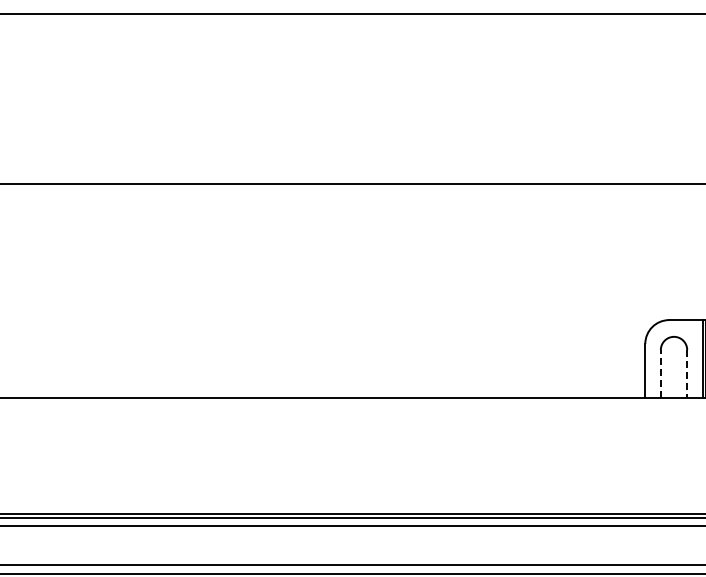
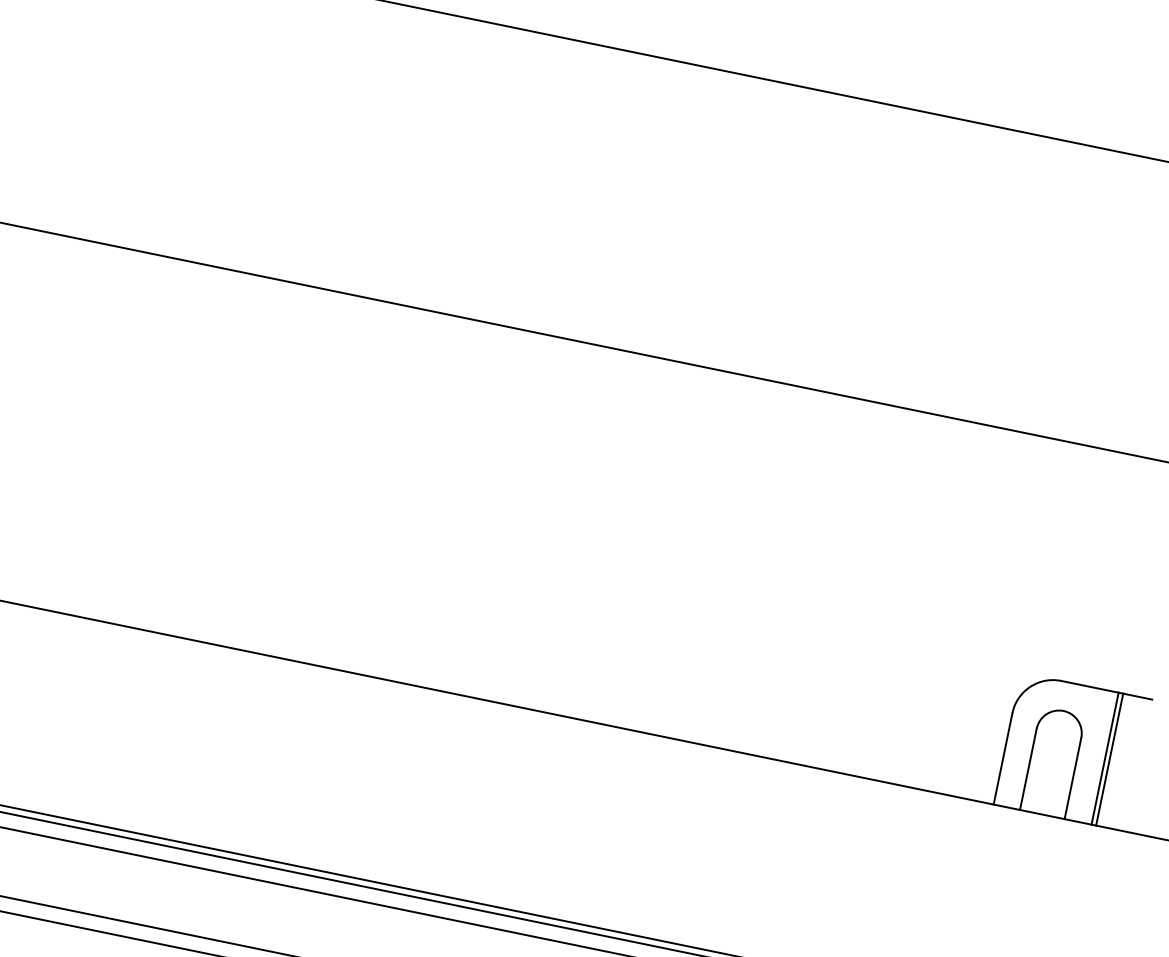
line: (660, 374) -> (1027, 770), dashed -> solid
line: (687, 374) -> (1073, 779), dashed -> solid

